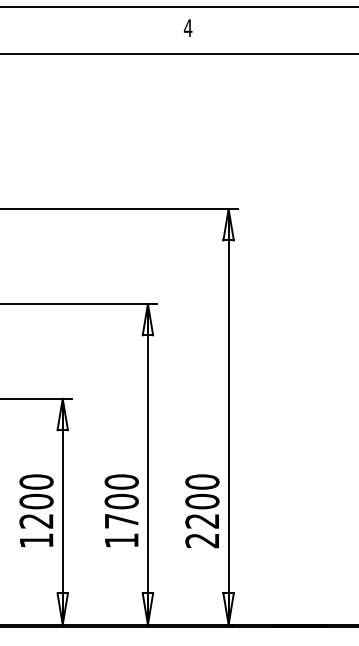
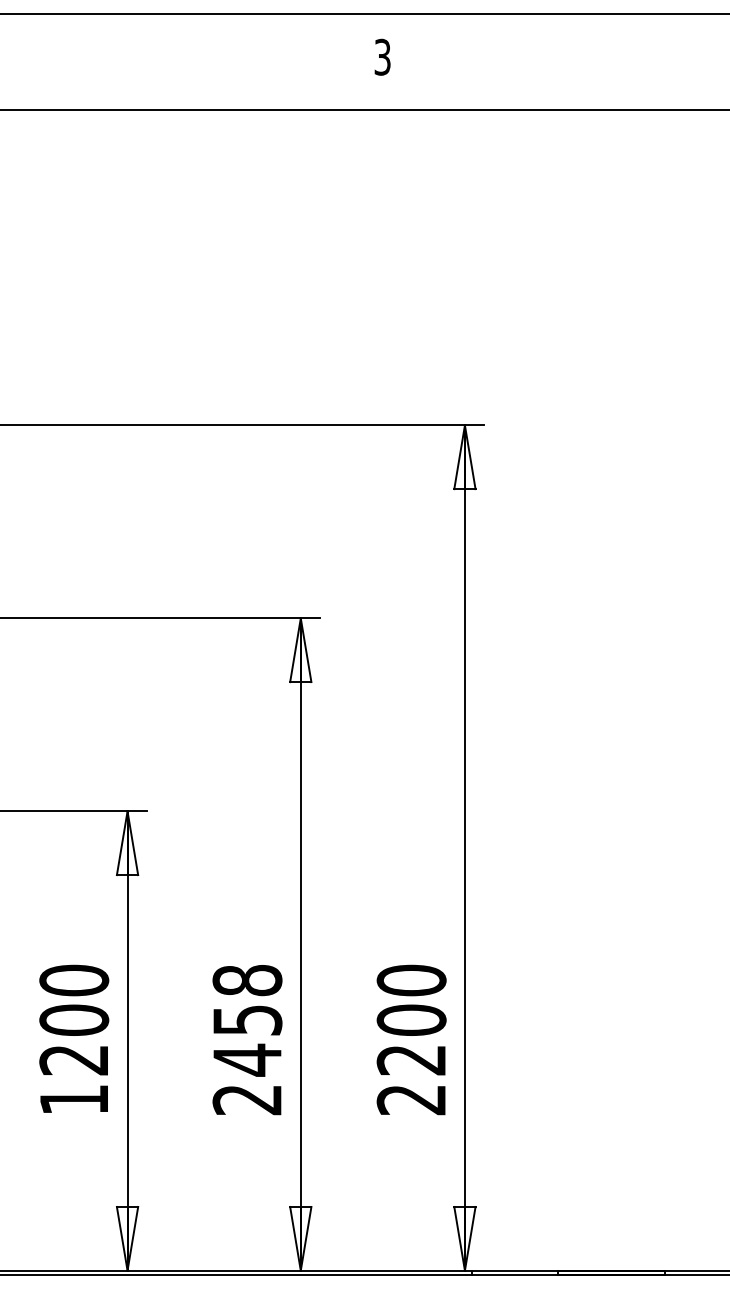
text: (187, 28) -> (381, 57), 4 -> 3
text: (121, 511) -> (247, 1040), 1700 -> 2458

